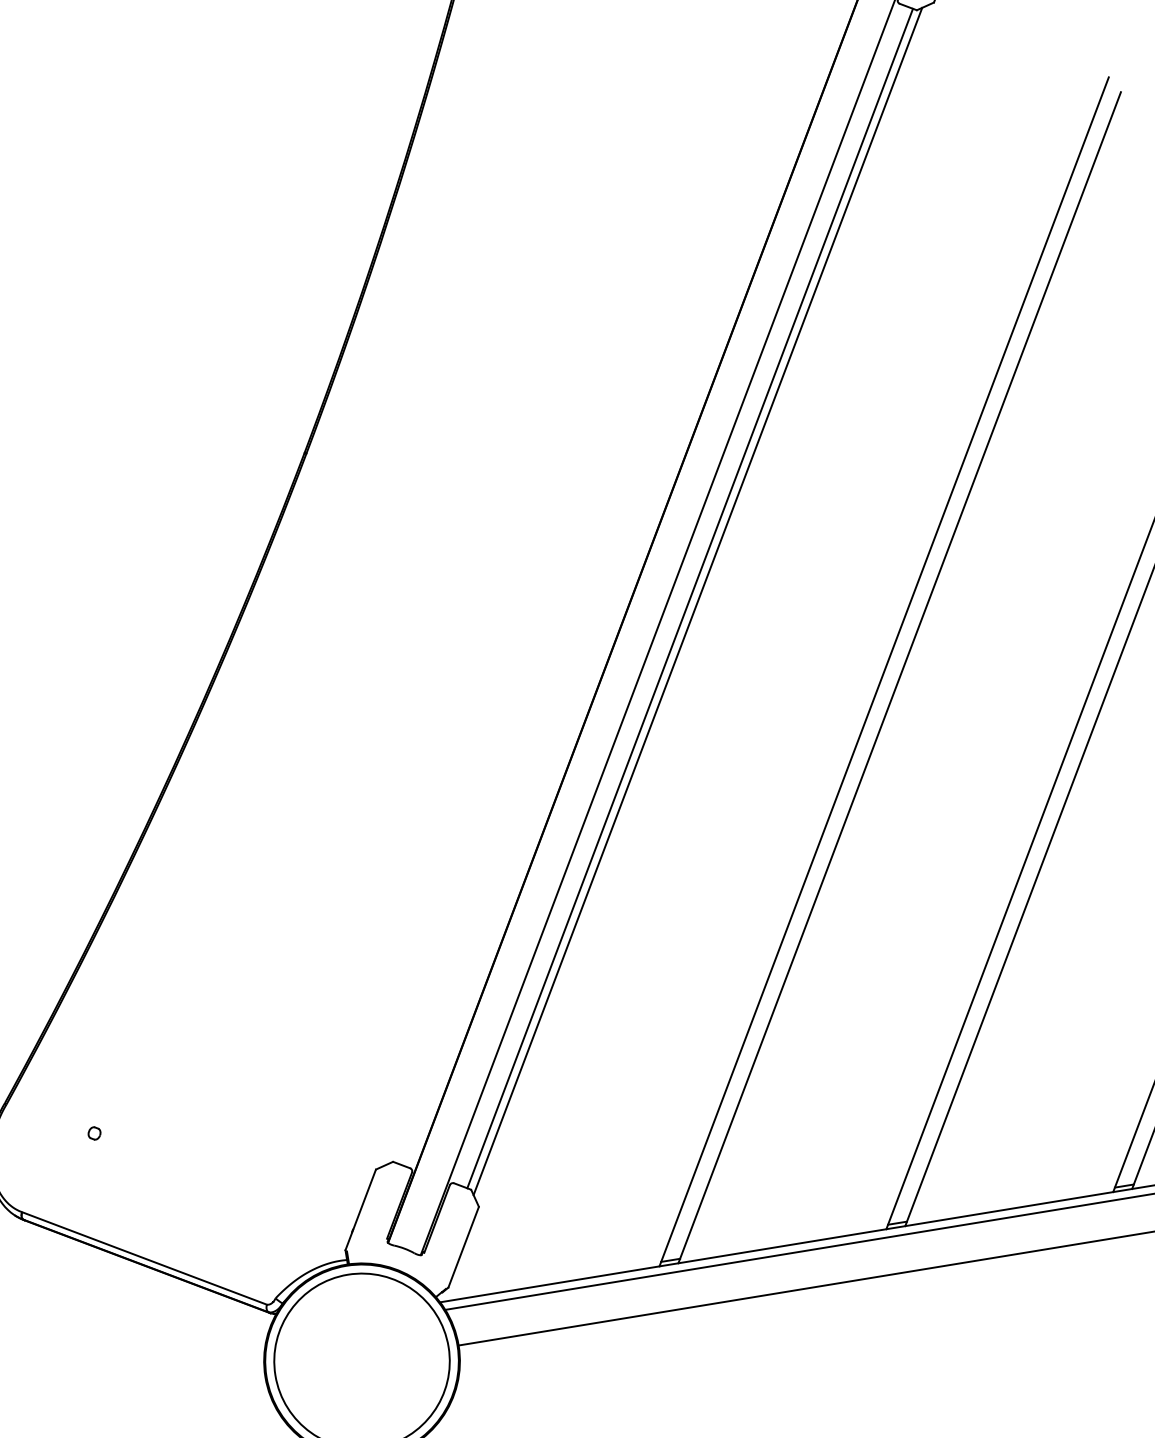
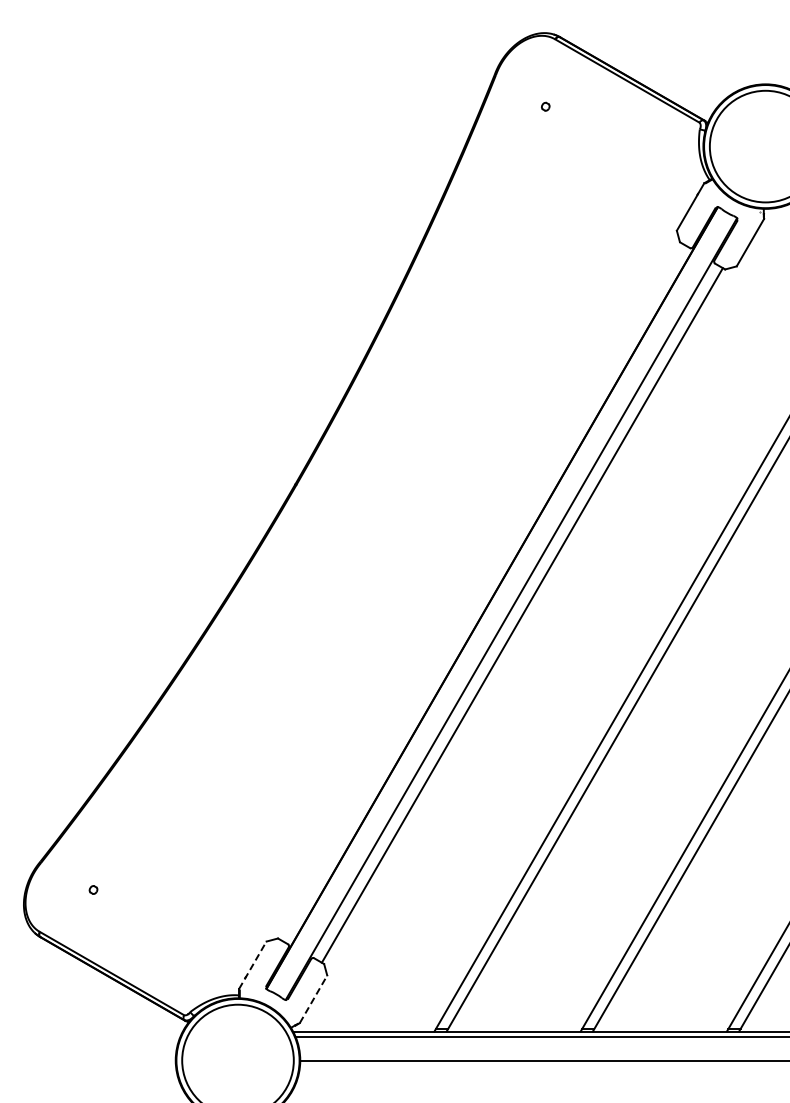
line: (697, 600) -> (526, 617), removed
line: (360, 1208) -> (252, 964), solid -> dashed
line: (463, 1245) -> (313, 998), solid -> dashed

